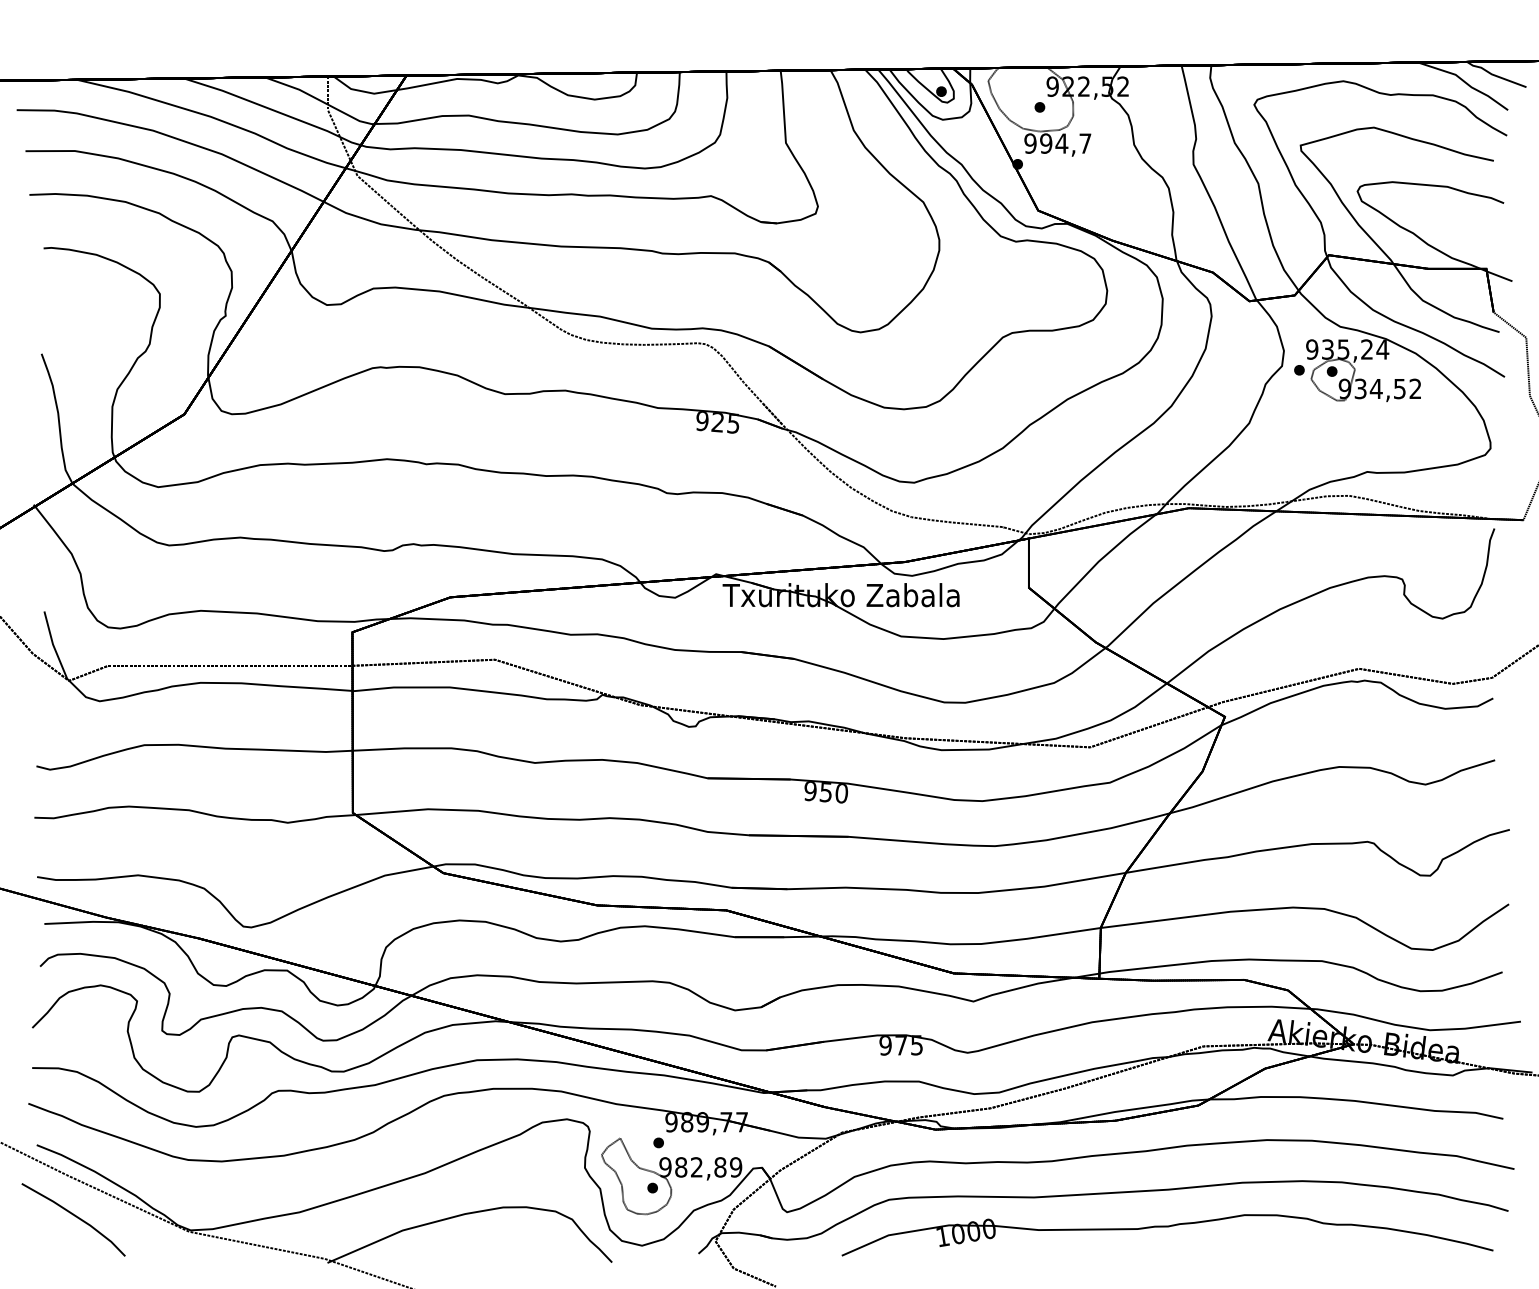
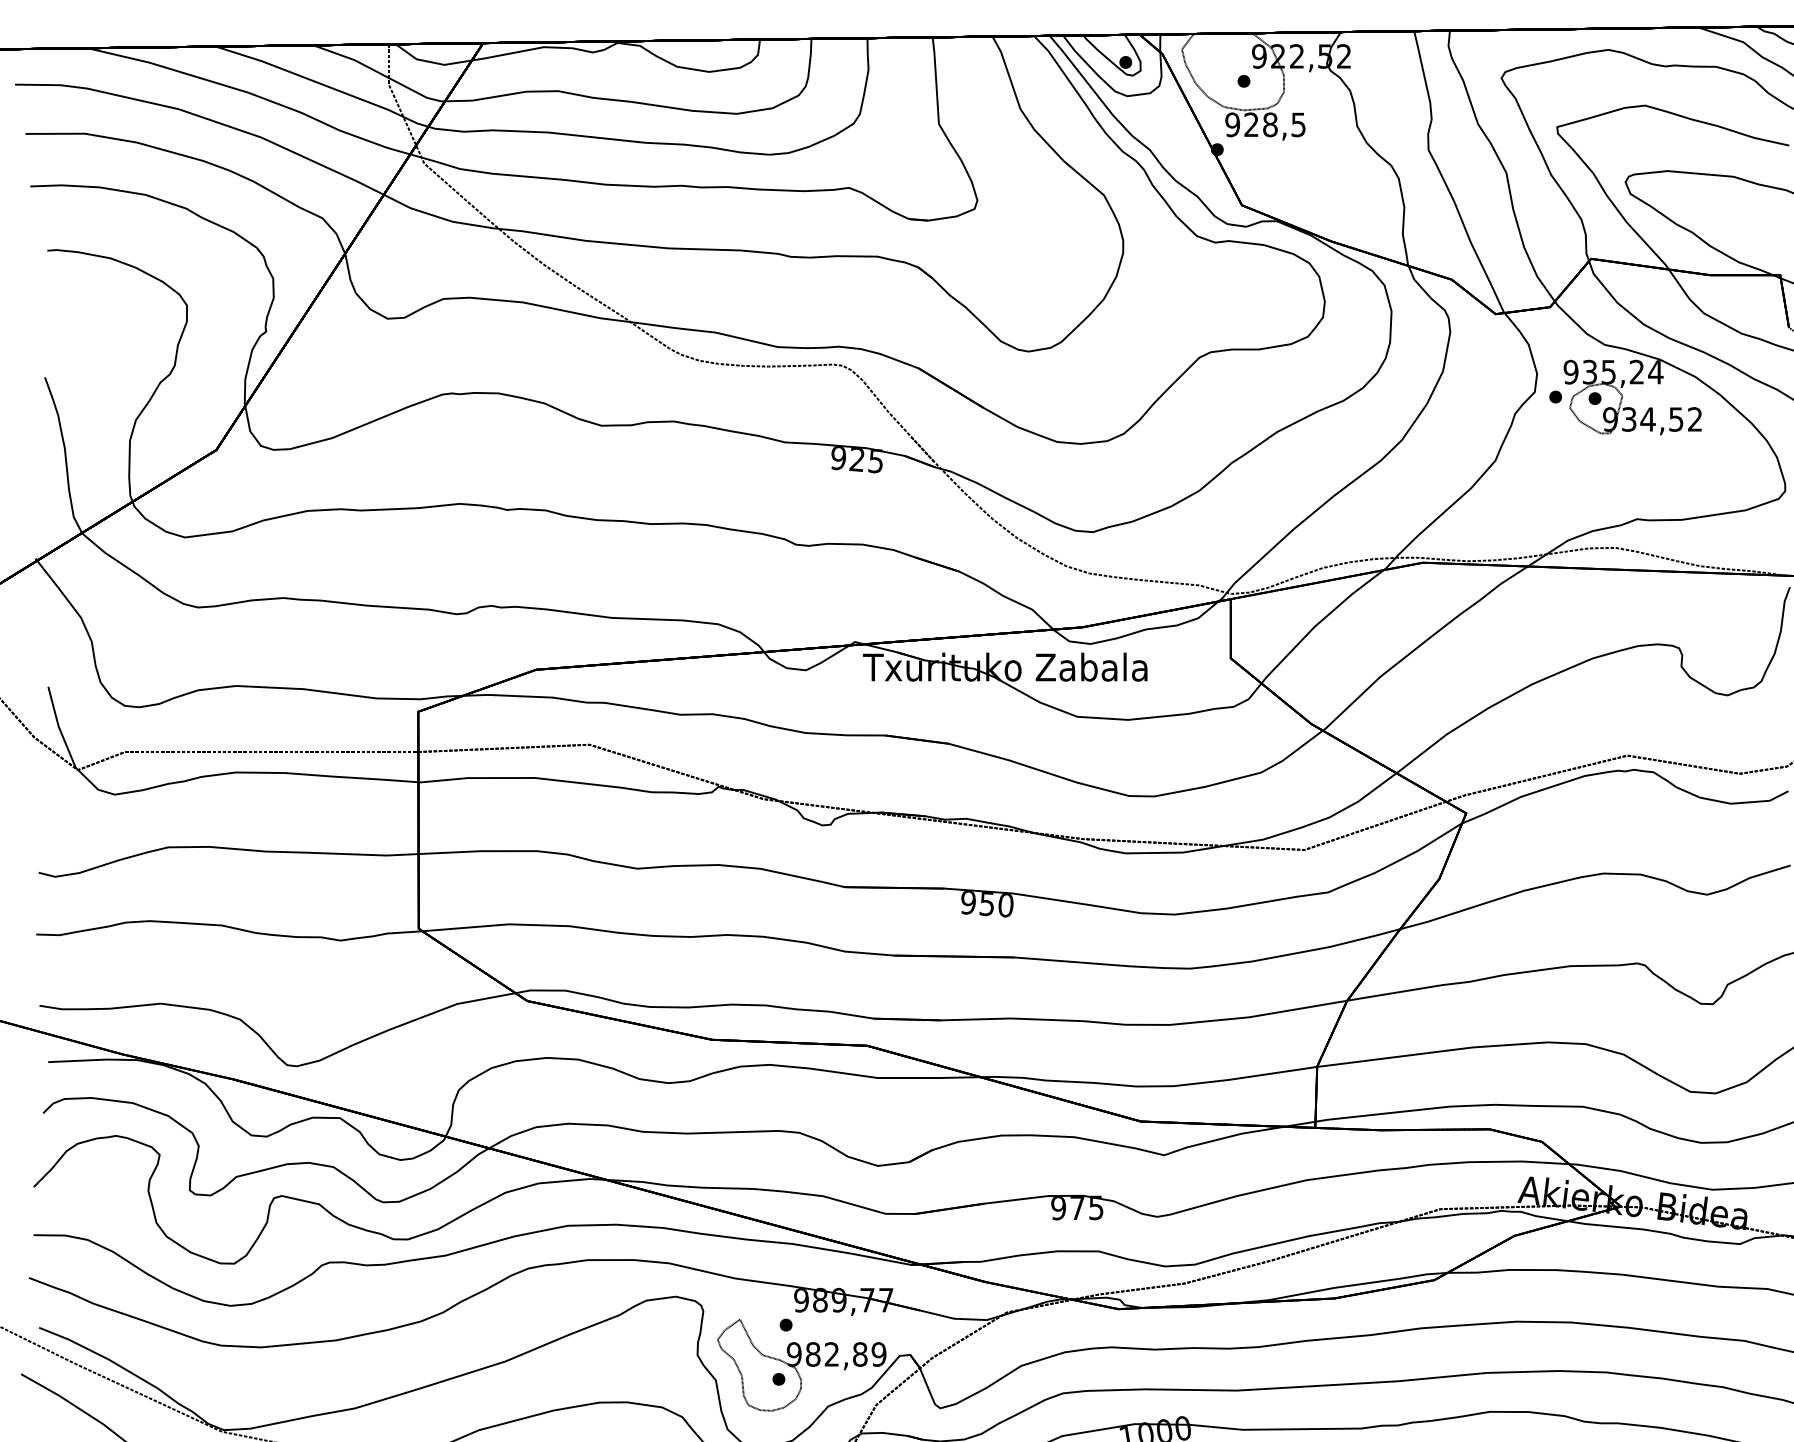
text: (1065, 143) -> (1274, 124), 994,7 -> 928,5

